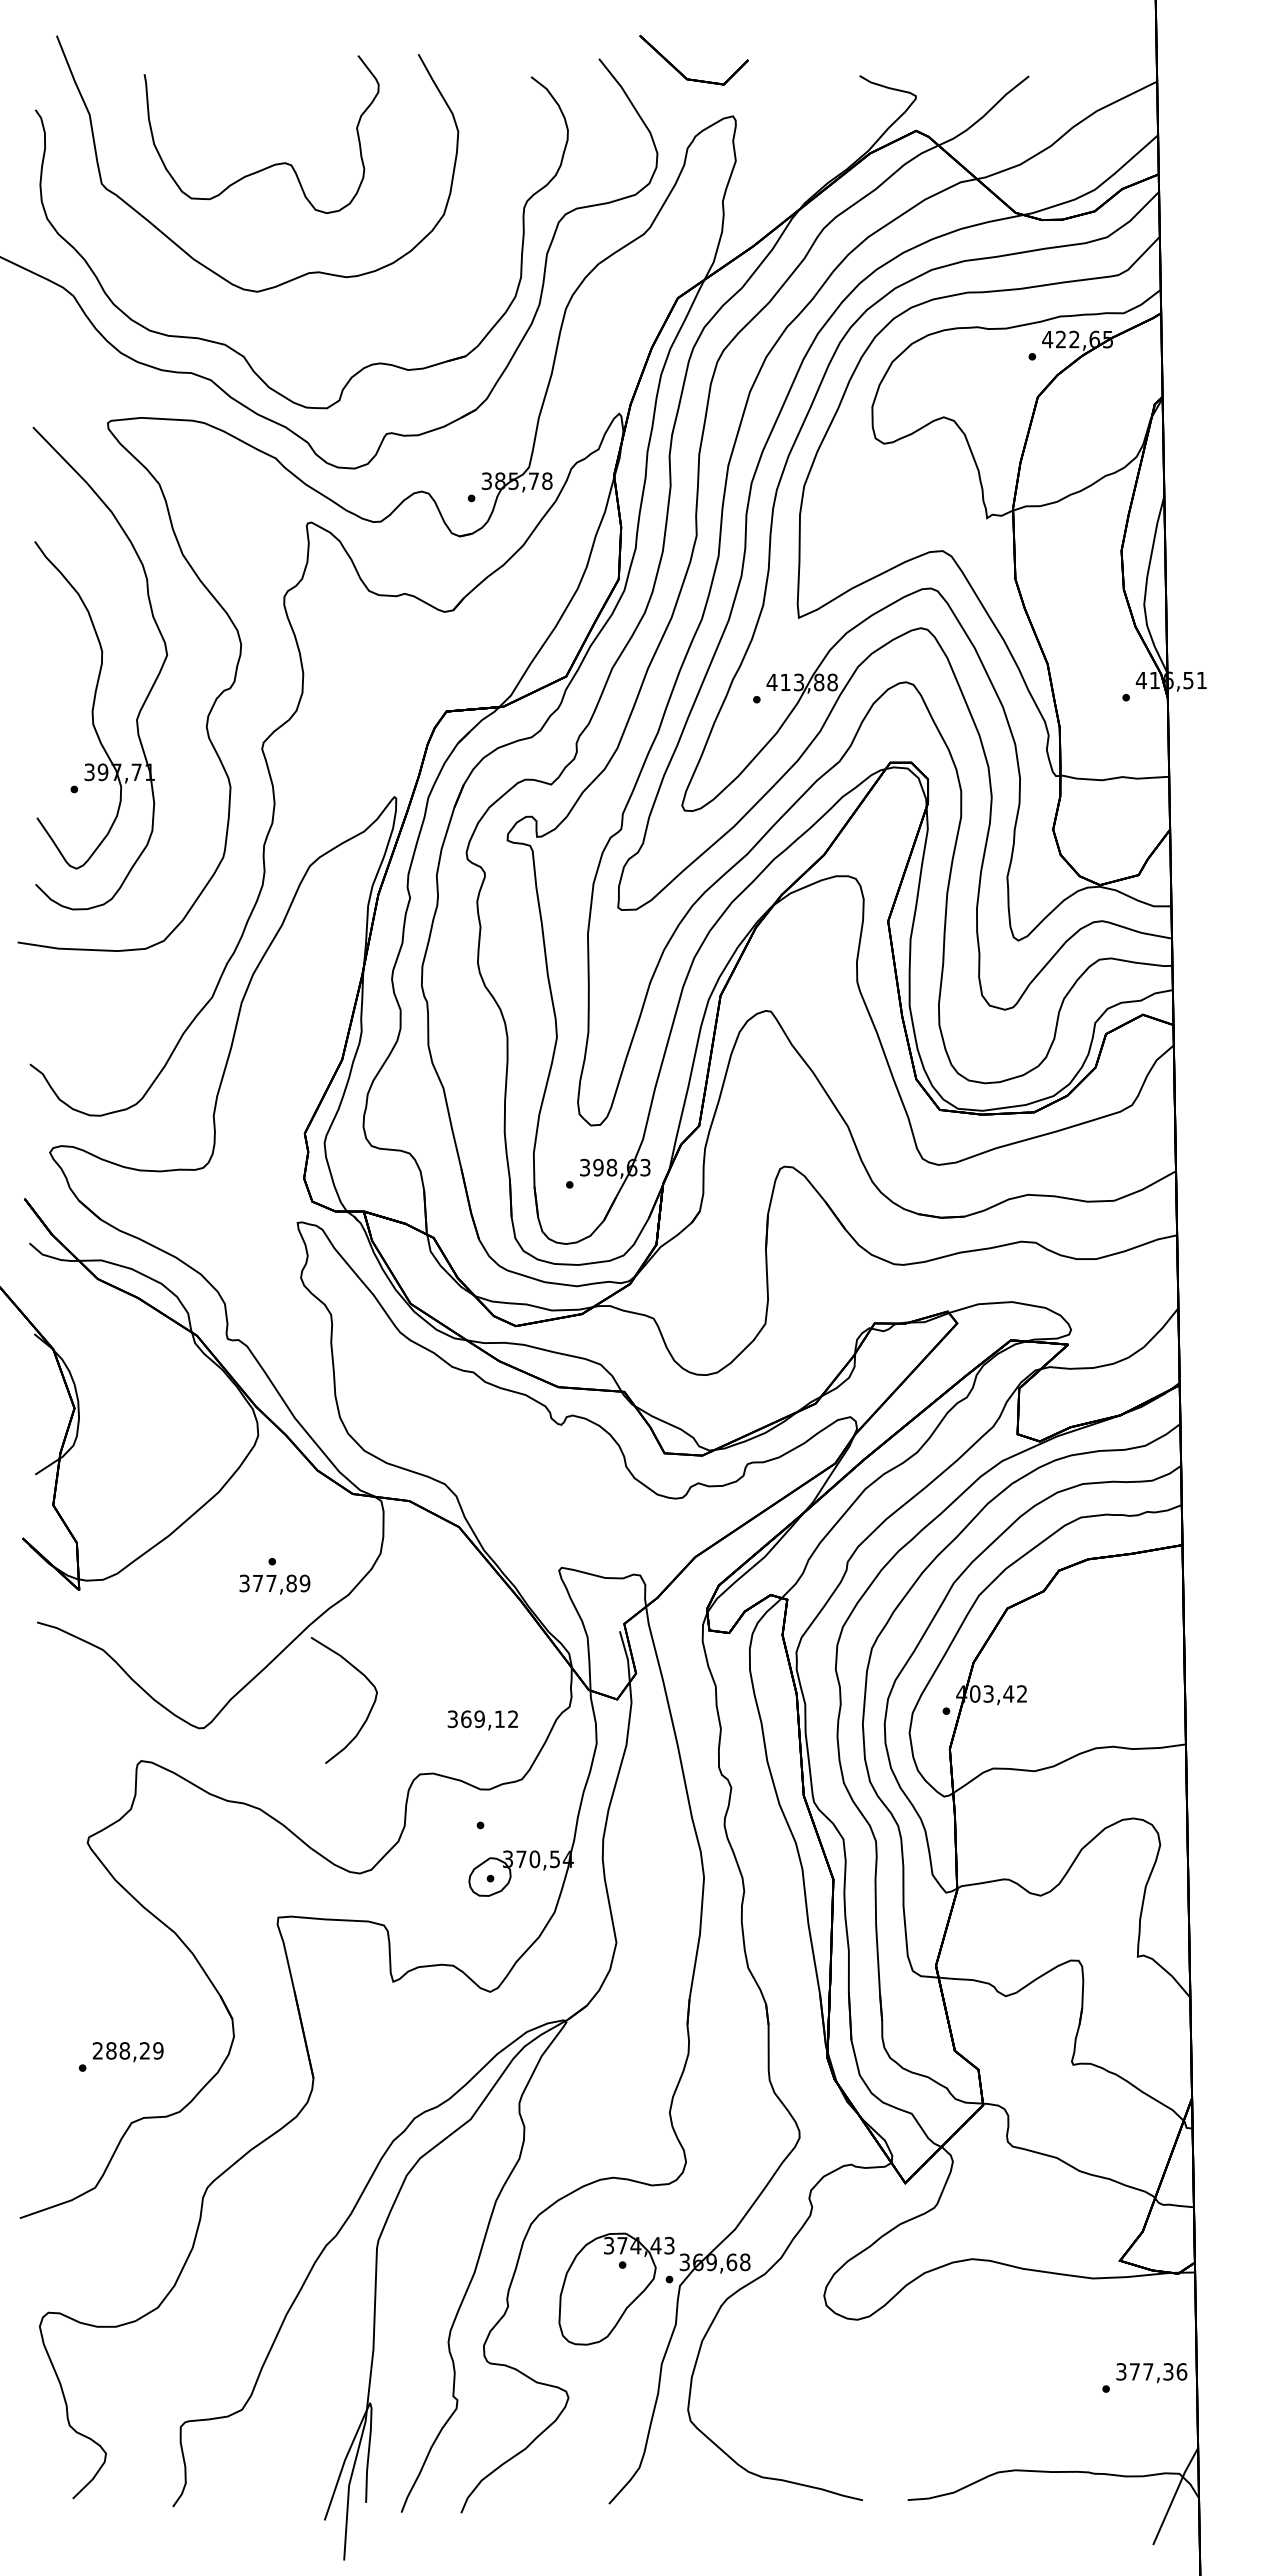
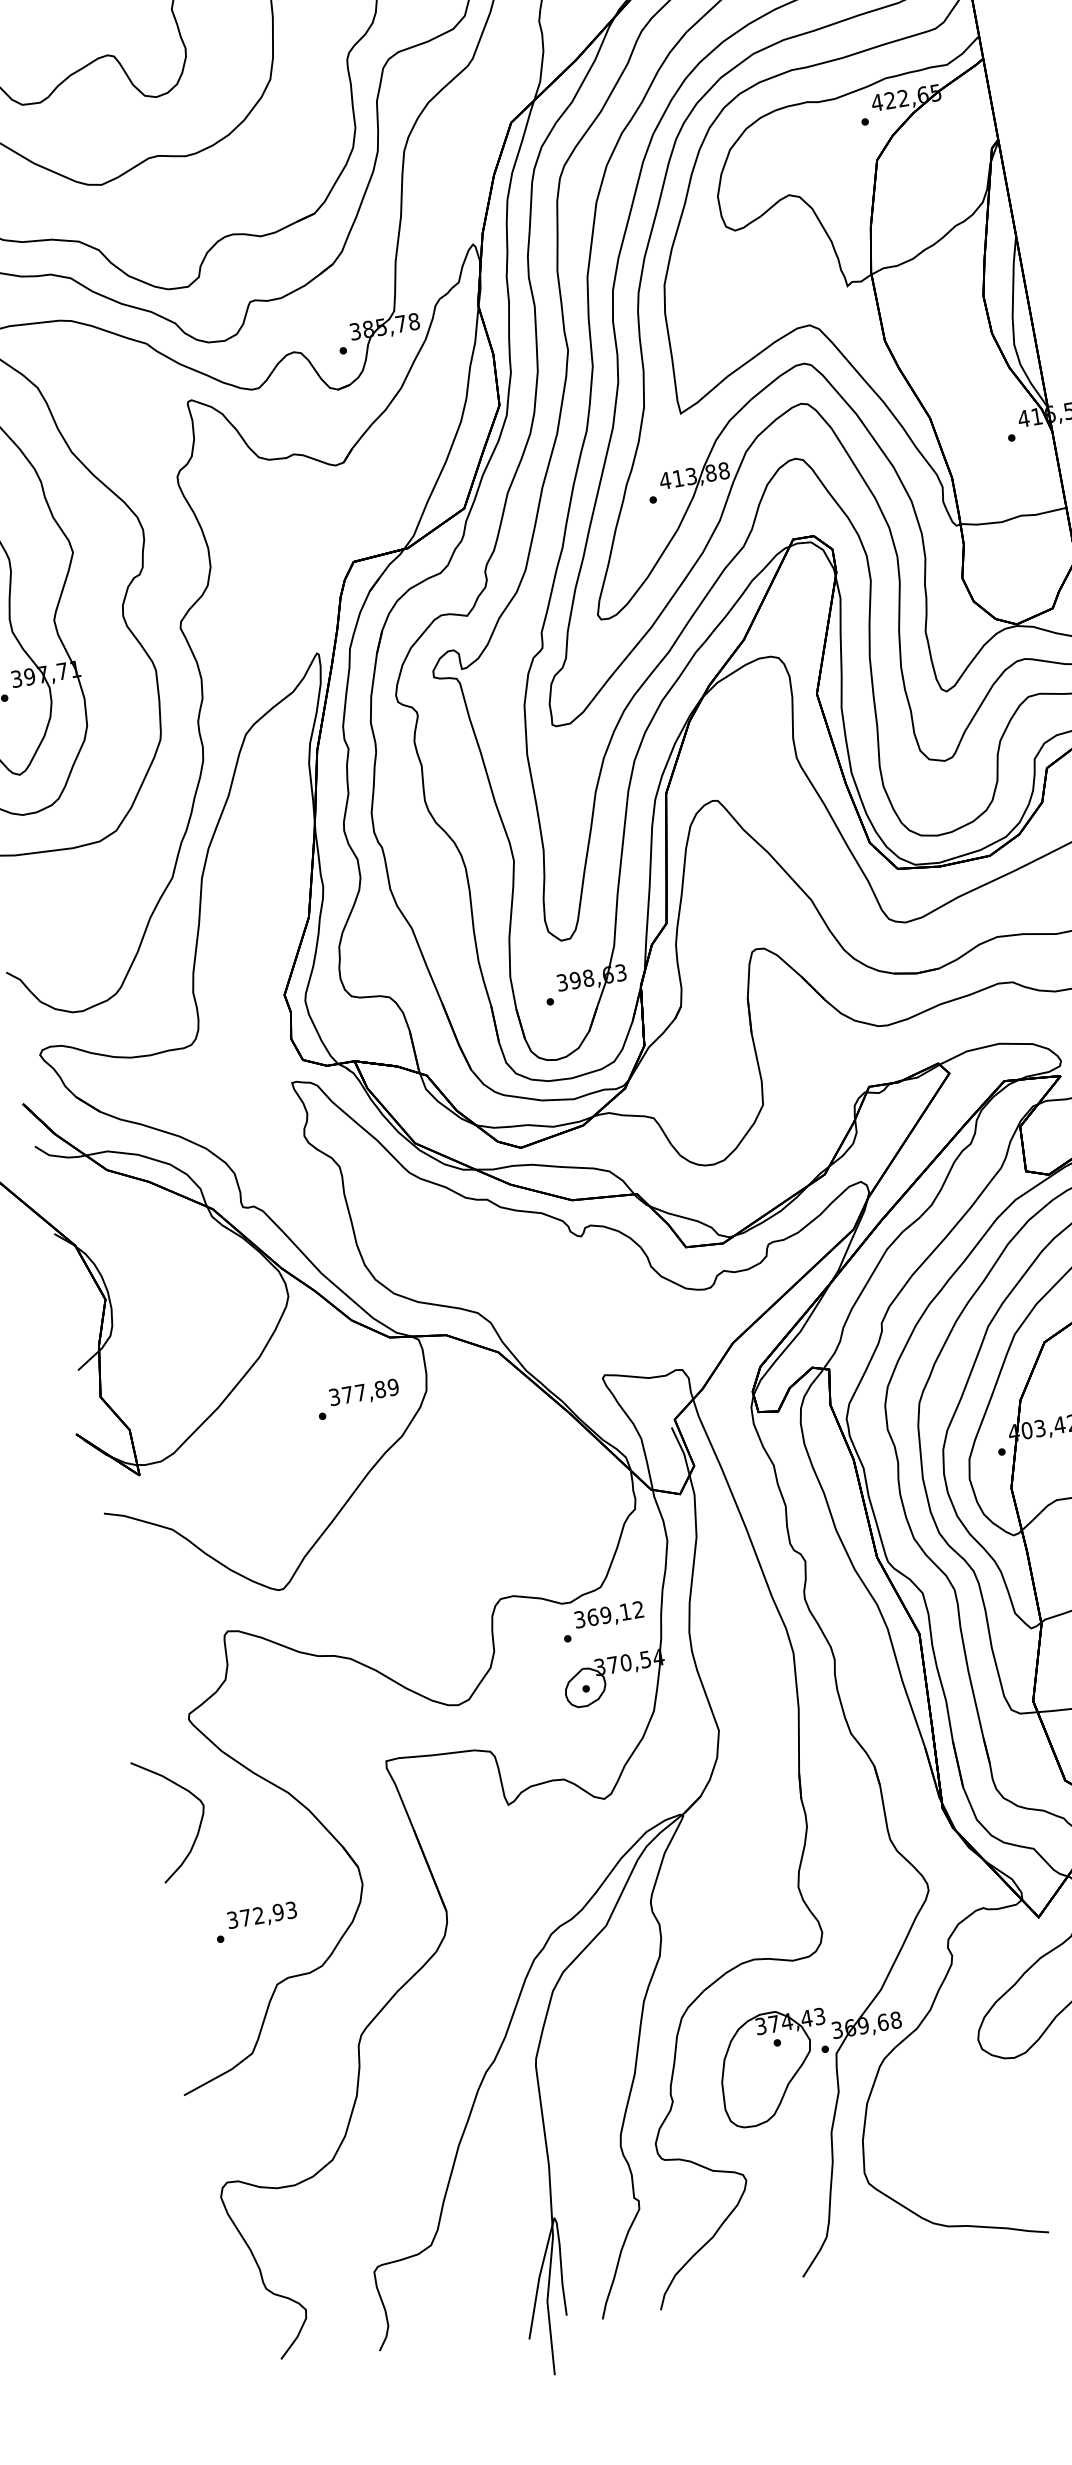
text: (274, 1584) -> (363, 1393), moved
curve: (369, 1710) -> (199, 1824), moved
text: (482, 1720) -> (608, 1615), moved
text: (128, 2050) -> (262, 1914), 288,29 -> 372,93

